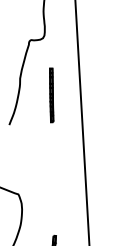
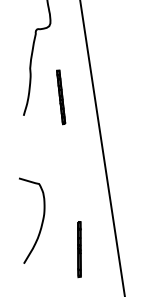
part: (52, 95) -> (61, 97), moved

